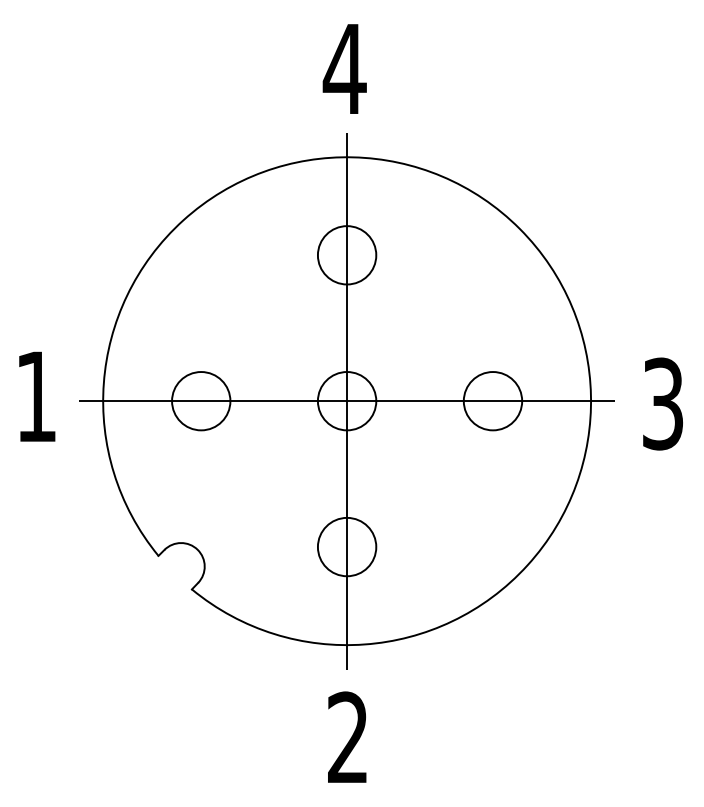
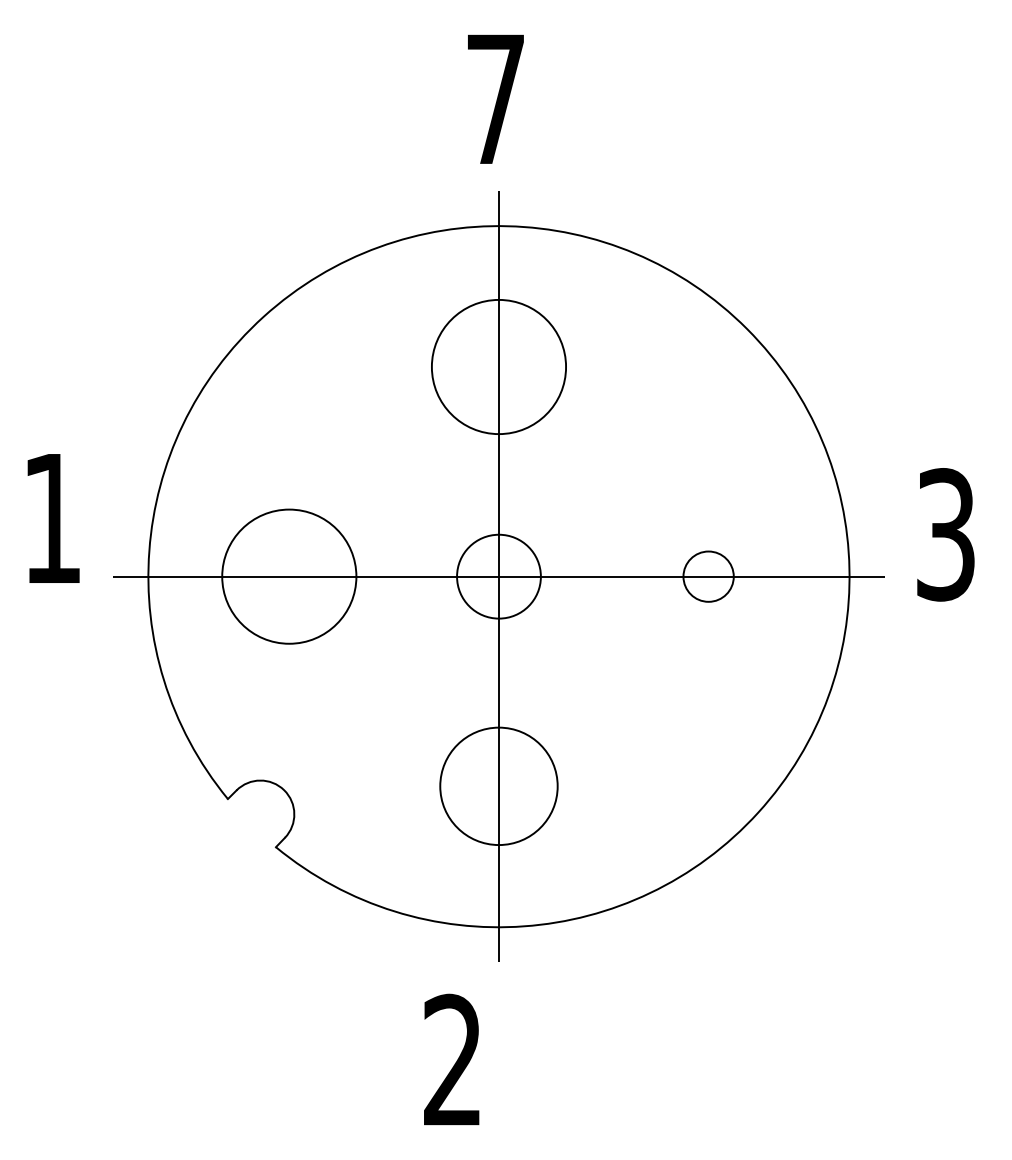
text: (344, 68) -> (495, 98), 4 -> 7
circle: (346, 255) -> (498, 367), size x1.6
text: (37, 396) -> (54, 518), moved
circle: (201, 401) -> (289, 577), size x1.6
circle: (492, 401) -> (707, 577), size x0.6
text: (662, 403) -> (945, 534), moved
circle: (346, 546) -> (498, 785), size x1.4
text: (347, 736) -> (452, 1058), moved

